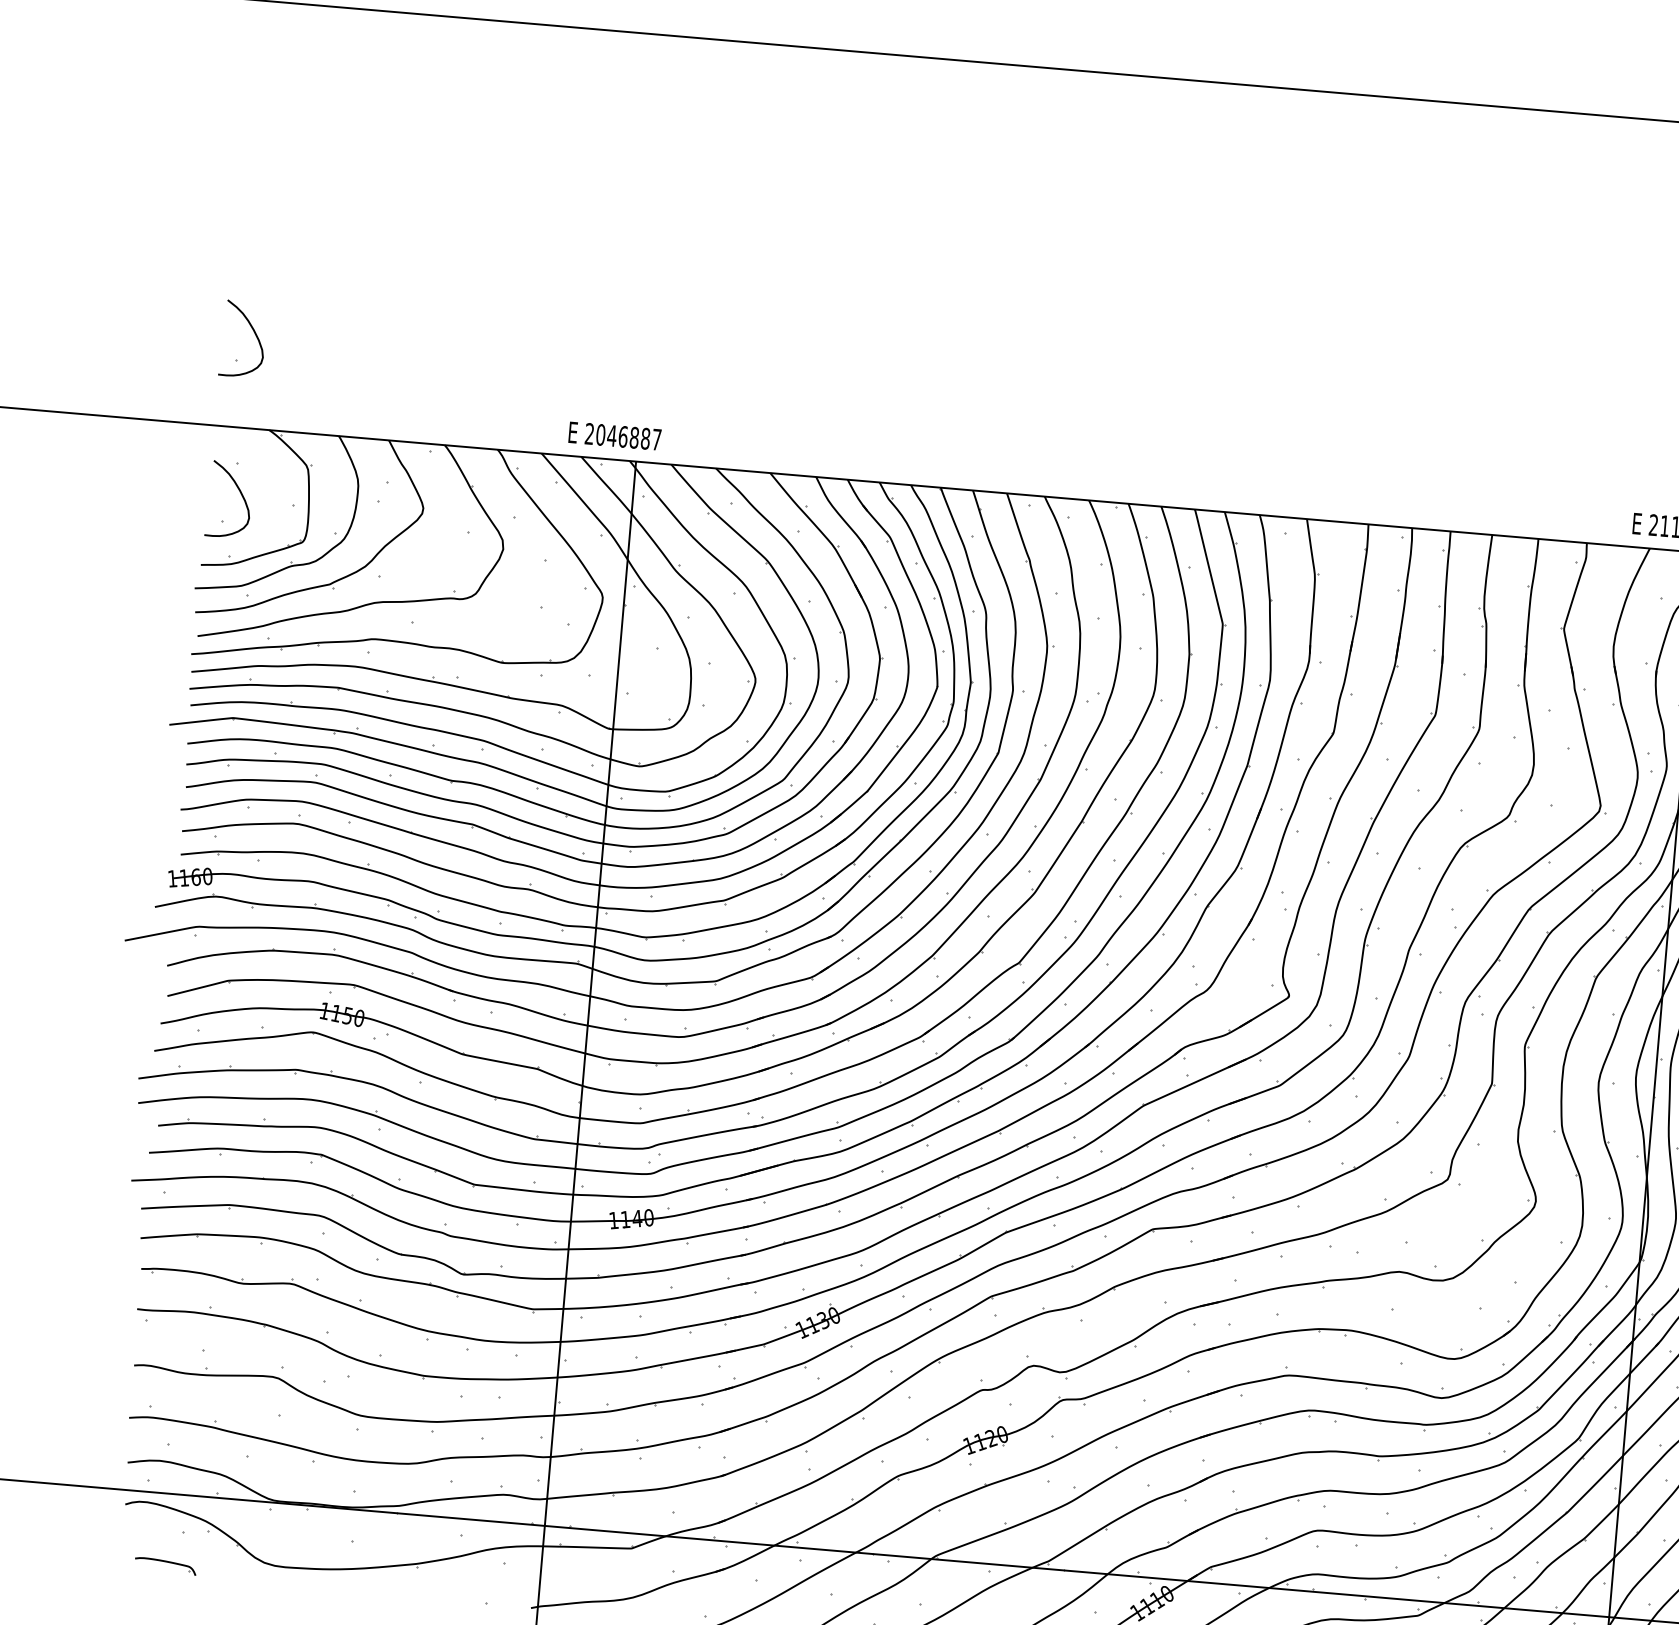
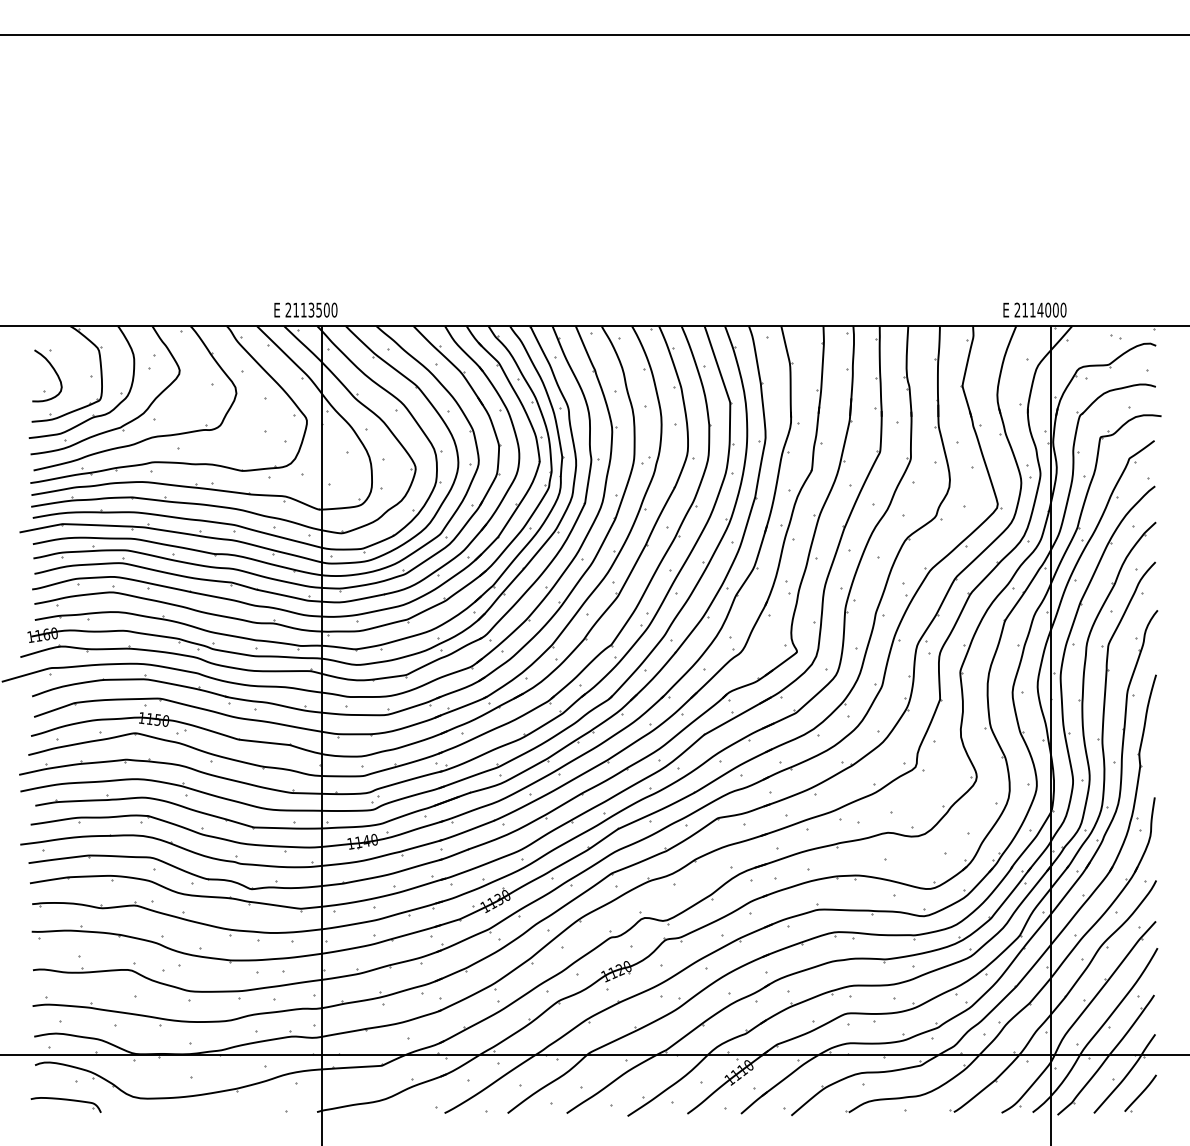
part: (252, 332) -> (53, 260), removed
text: (629, 436) -> (315, 309), 2046887 -> 2113500
part: (164, 1565) -> (65, 1104), size x1.67

